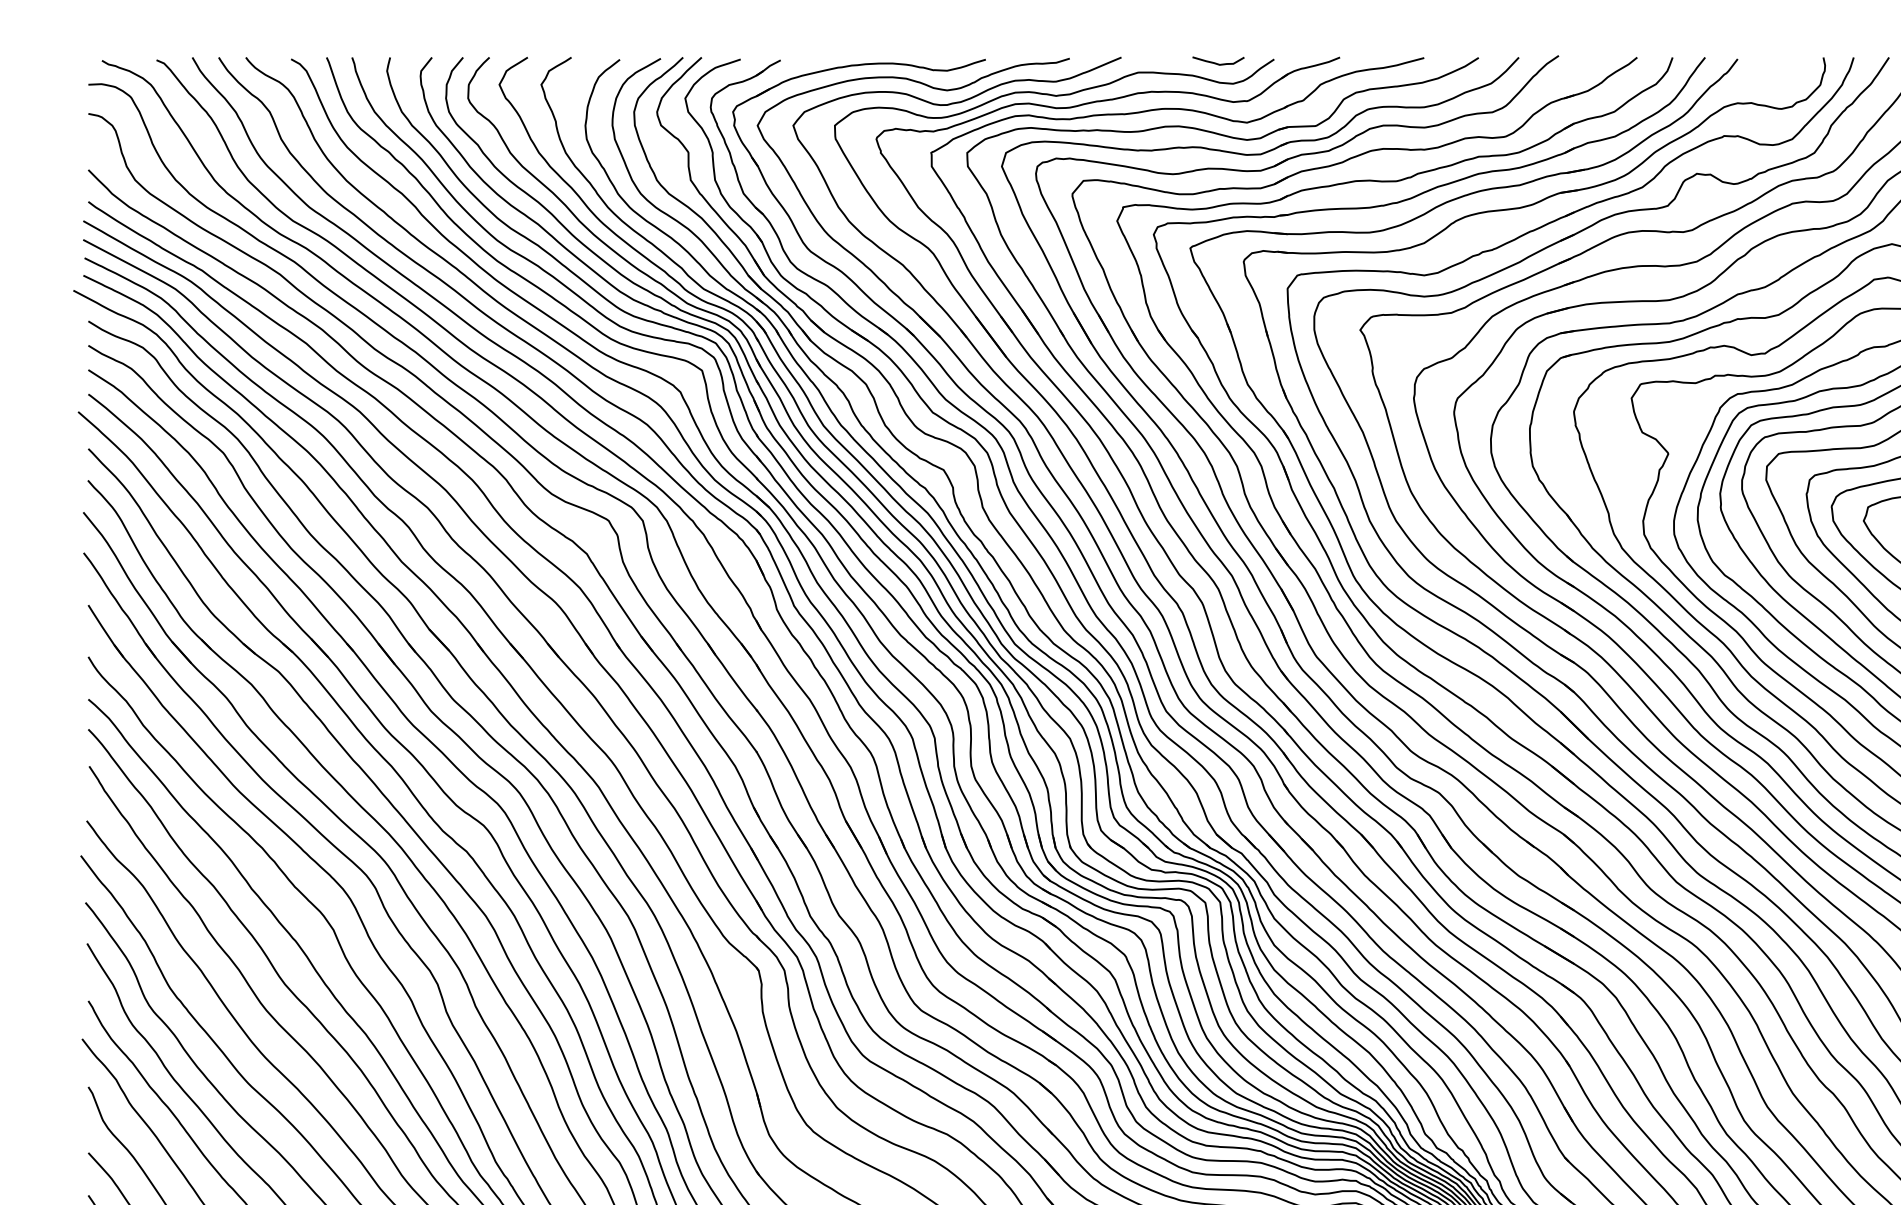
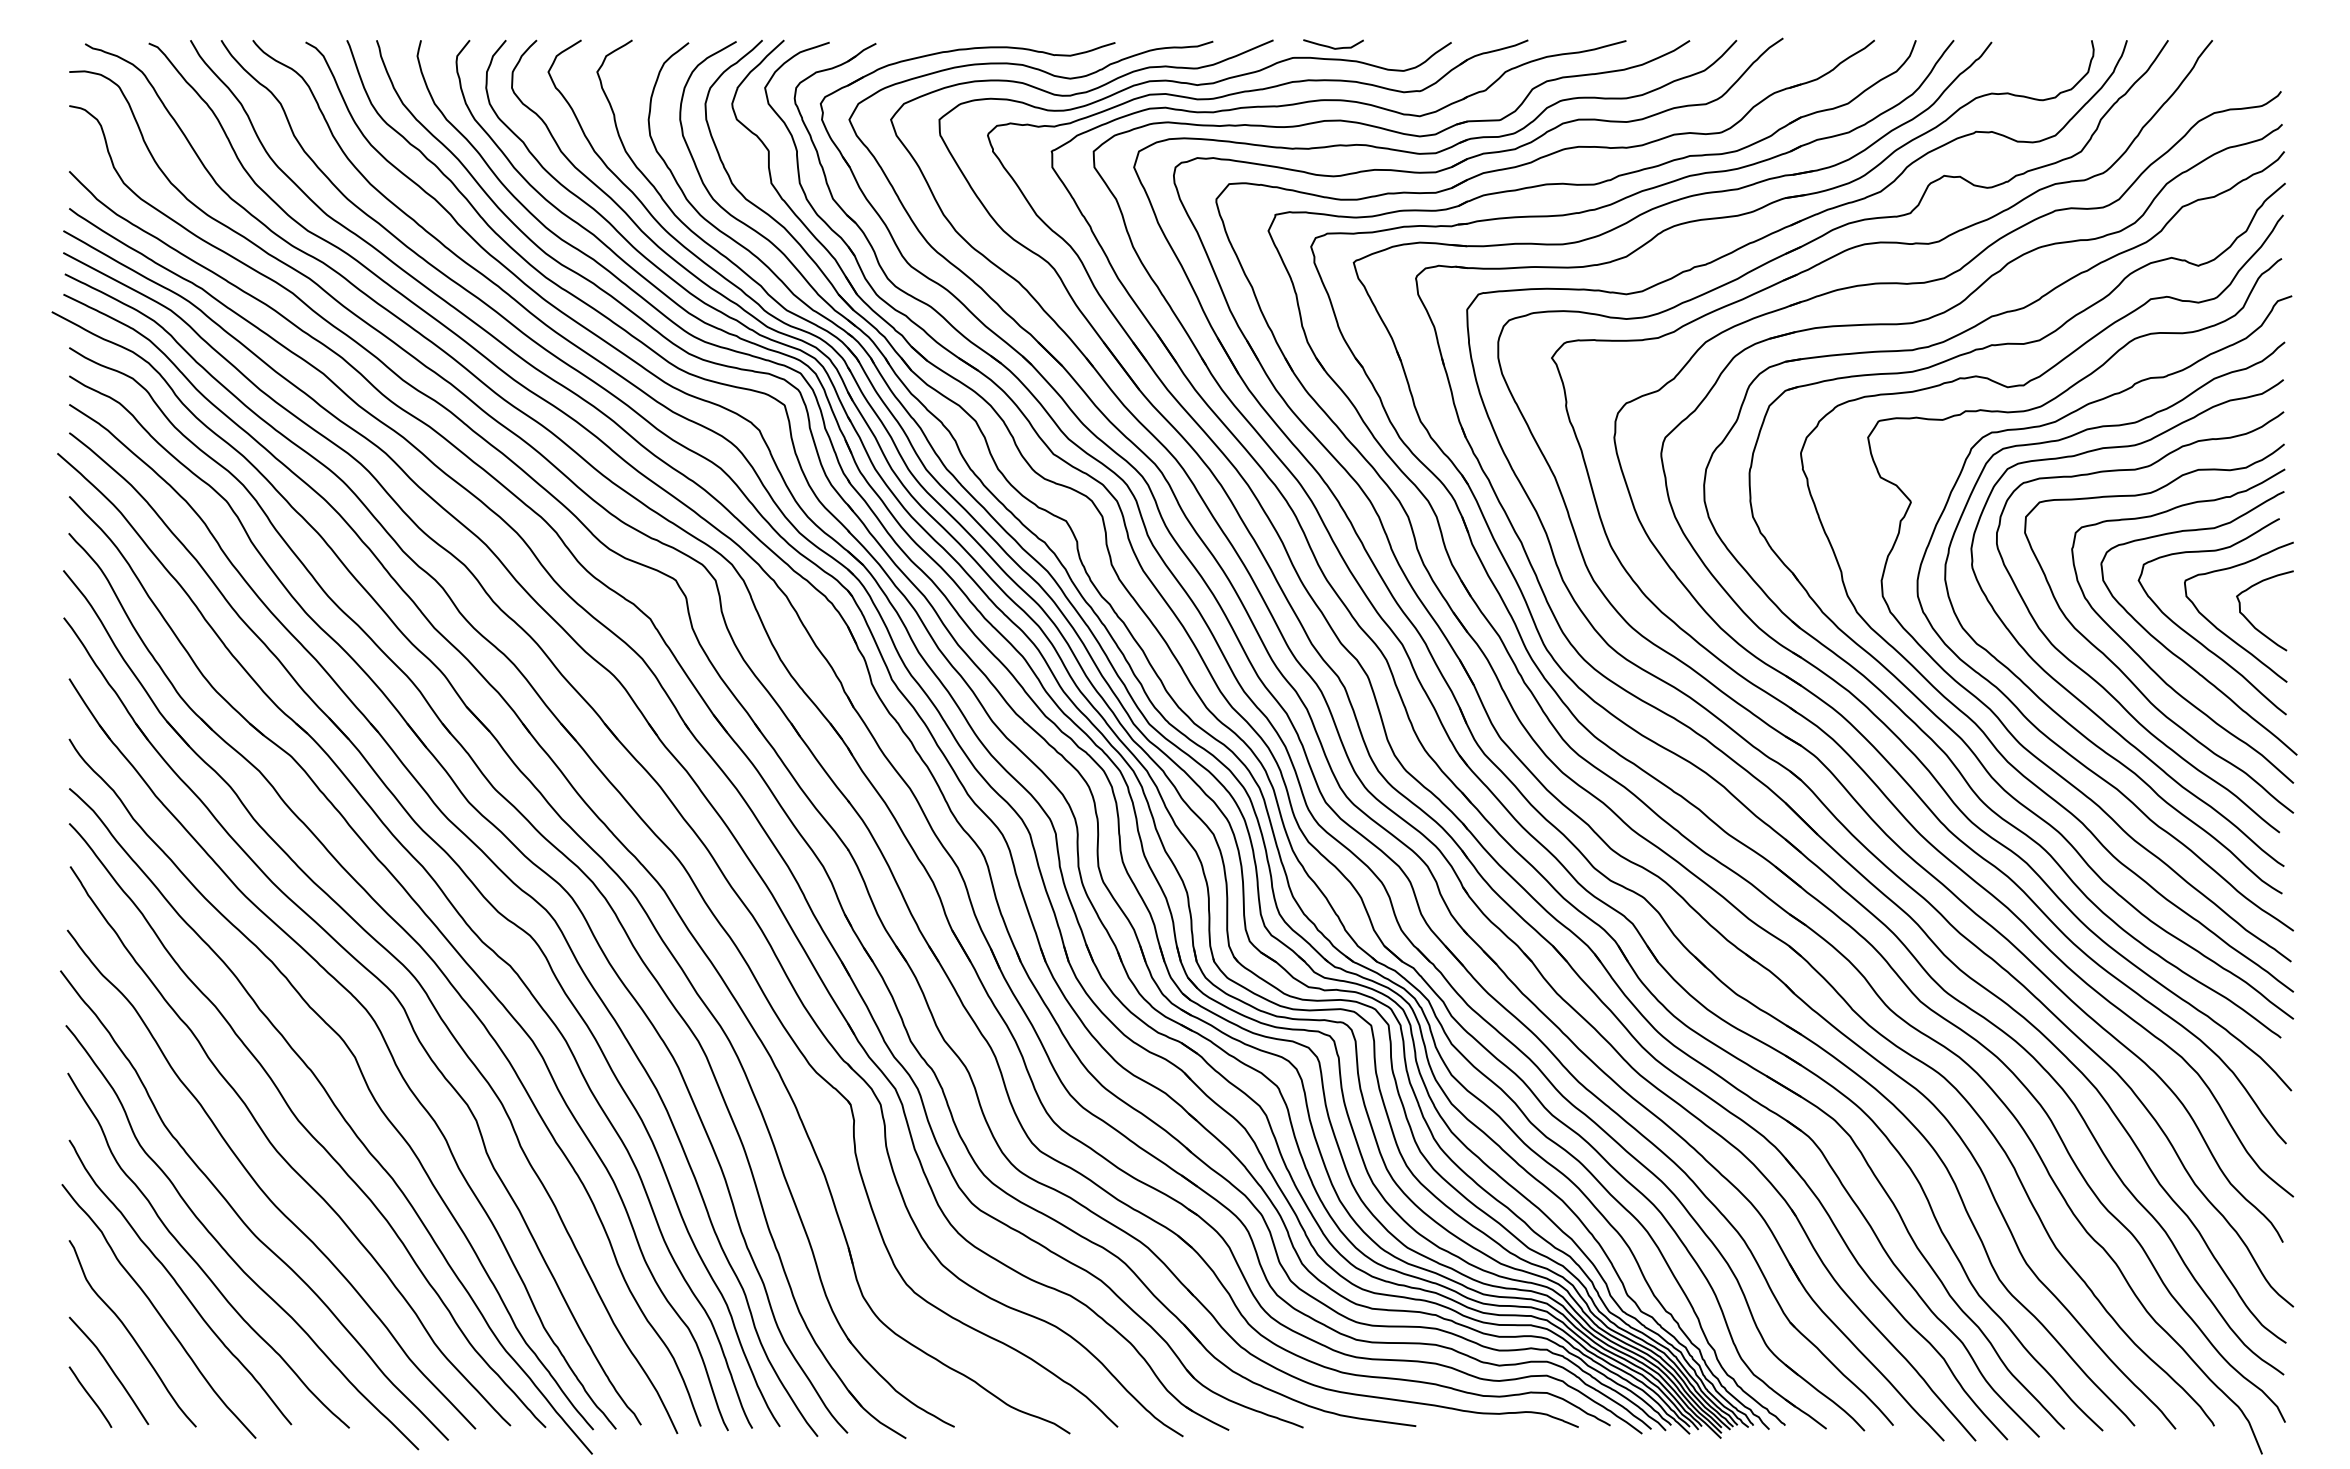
curve: (1216, 62) -> (1331, 46), moved

